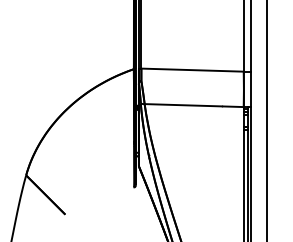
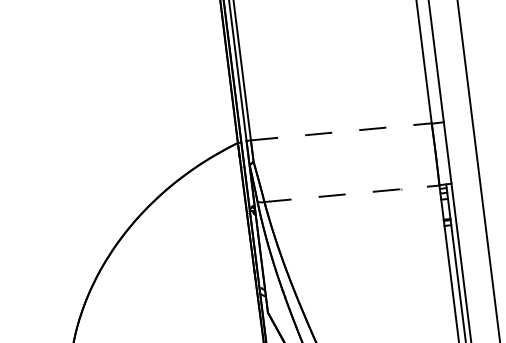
line: (193, 70) -> (343, 132), solid -> dashed
line: (194, 105) -> (352, 193), solid -> dashed

